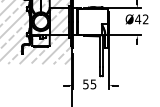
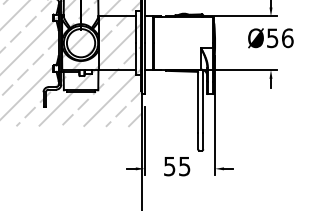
text: (141, 19) -> (279, 38), Ø42 -> Ø56

